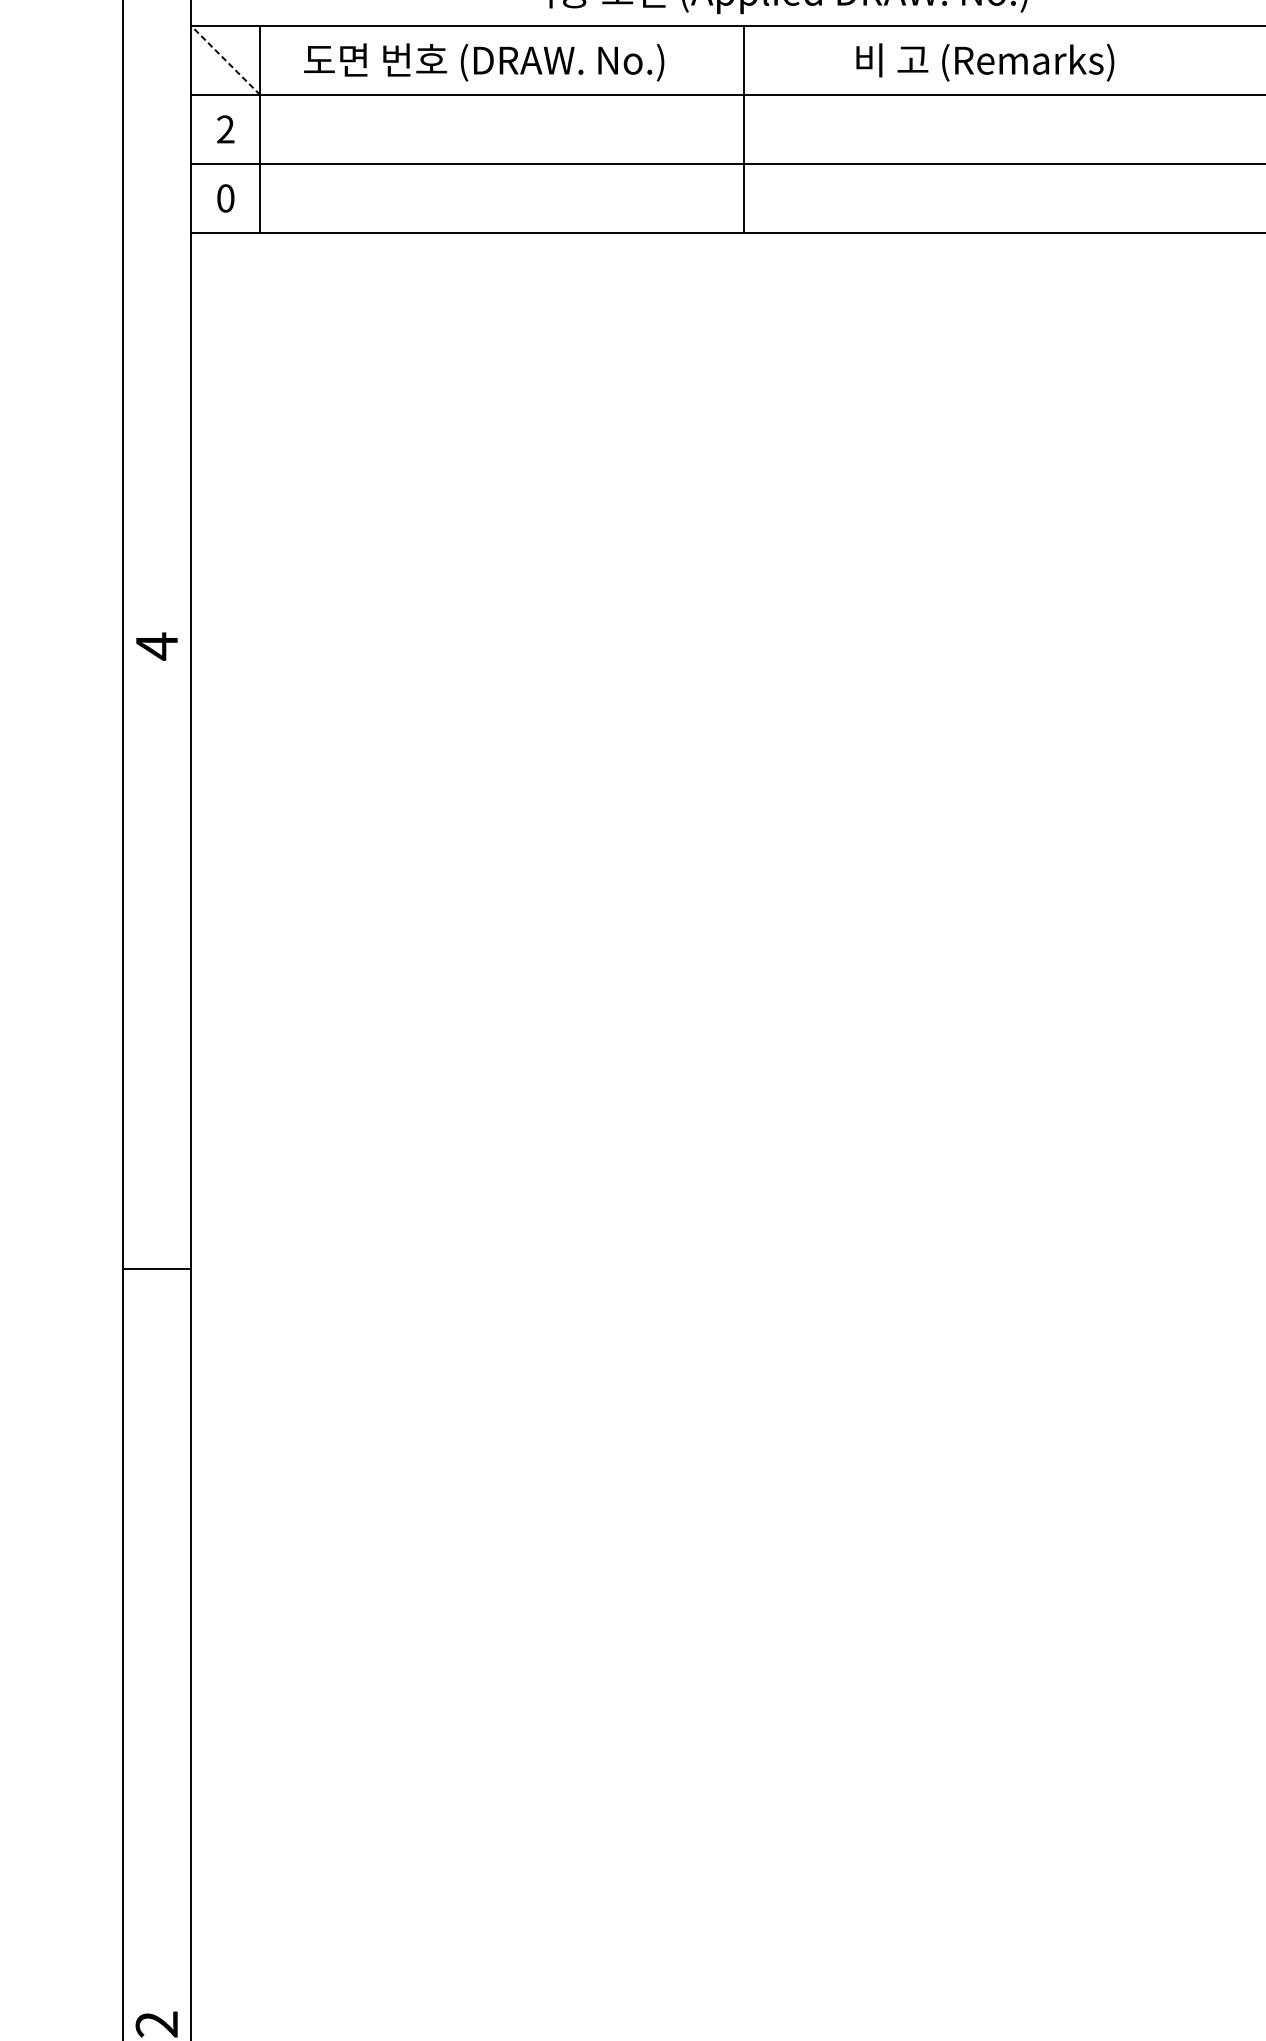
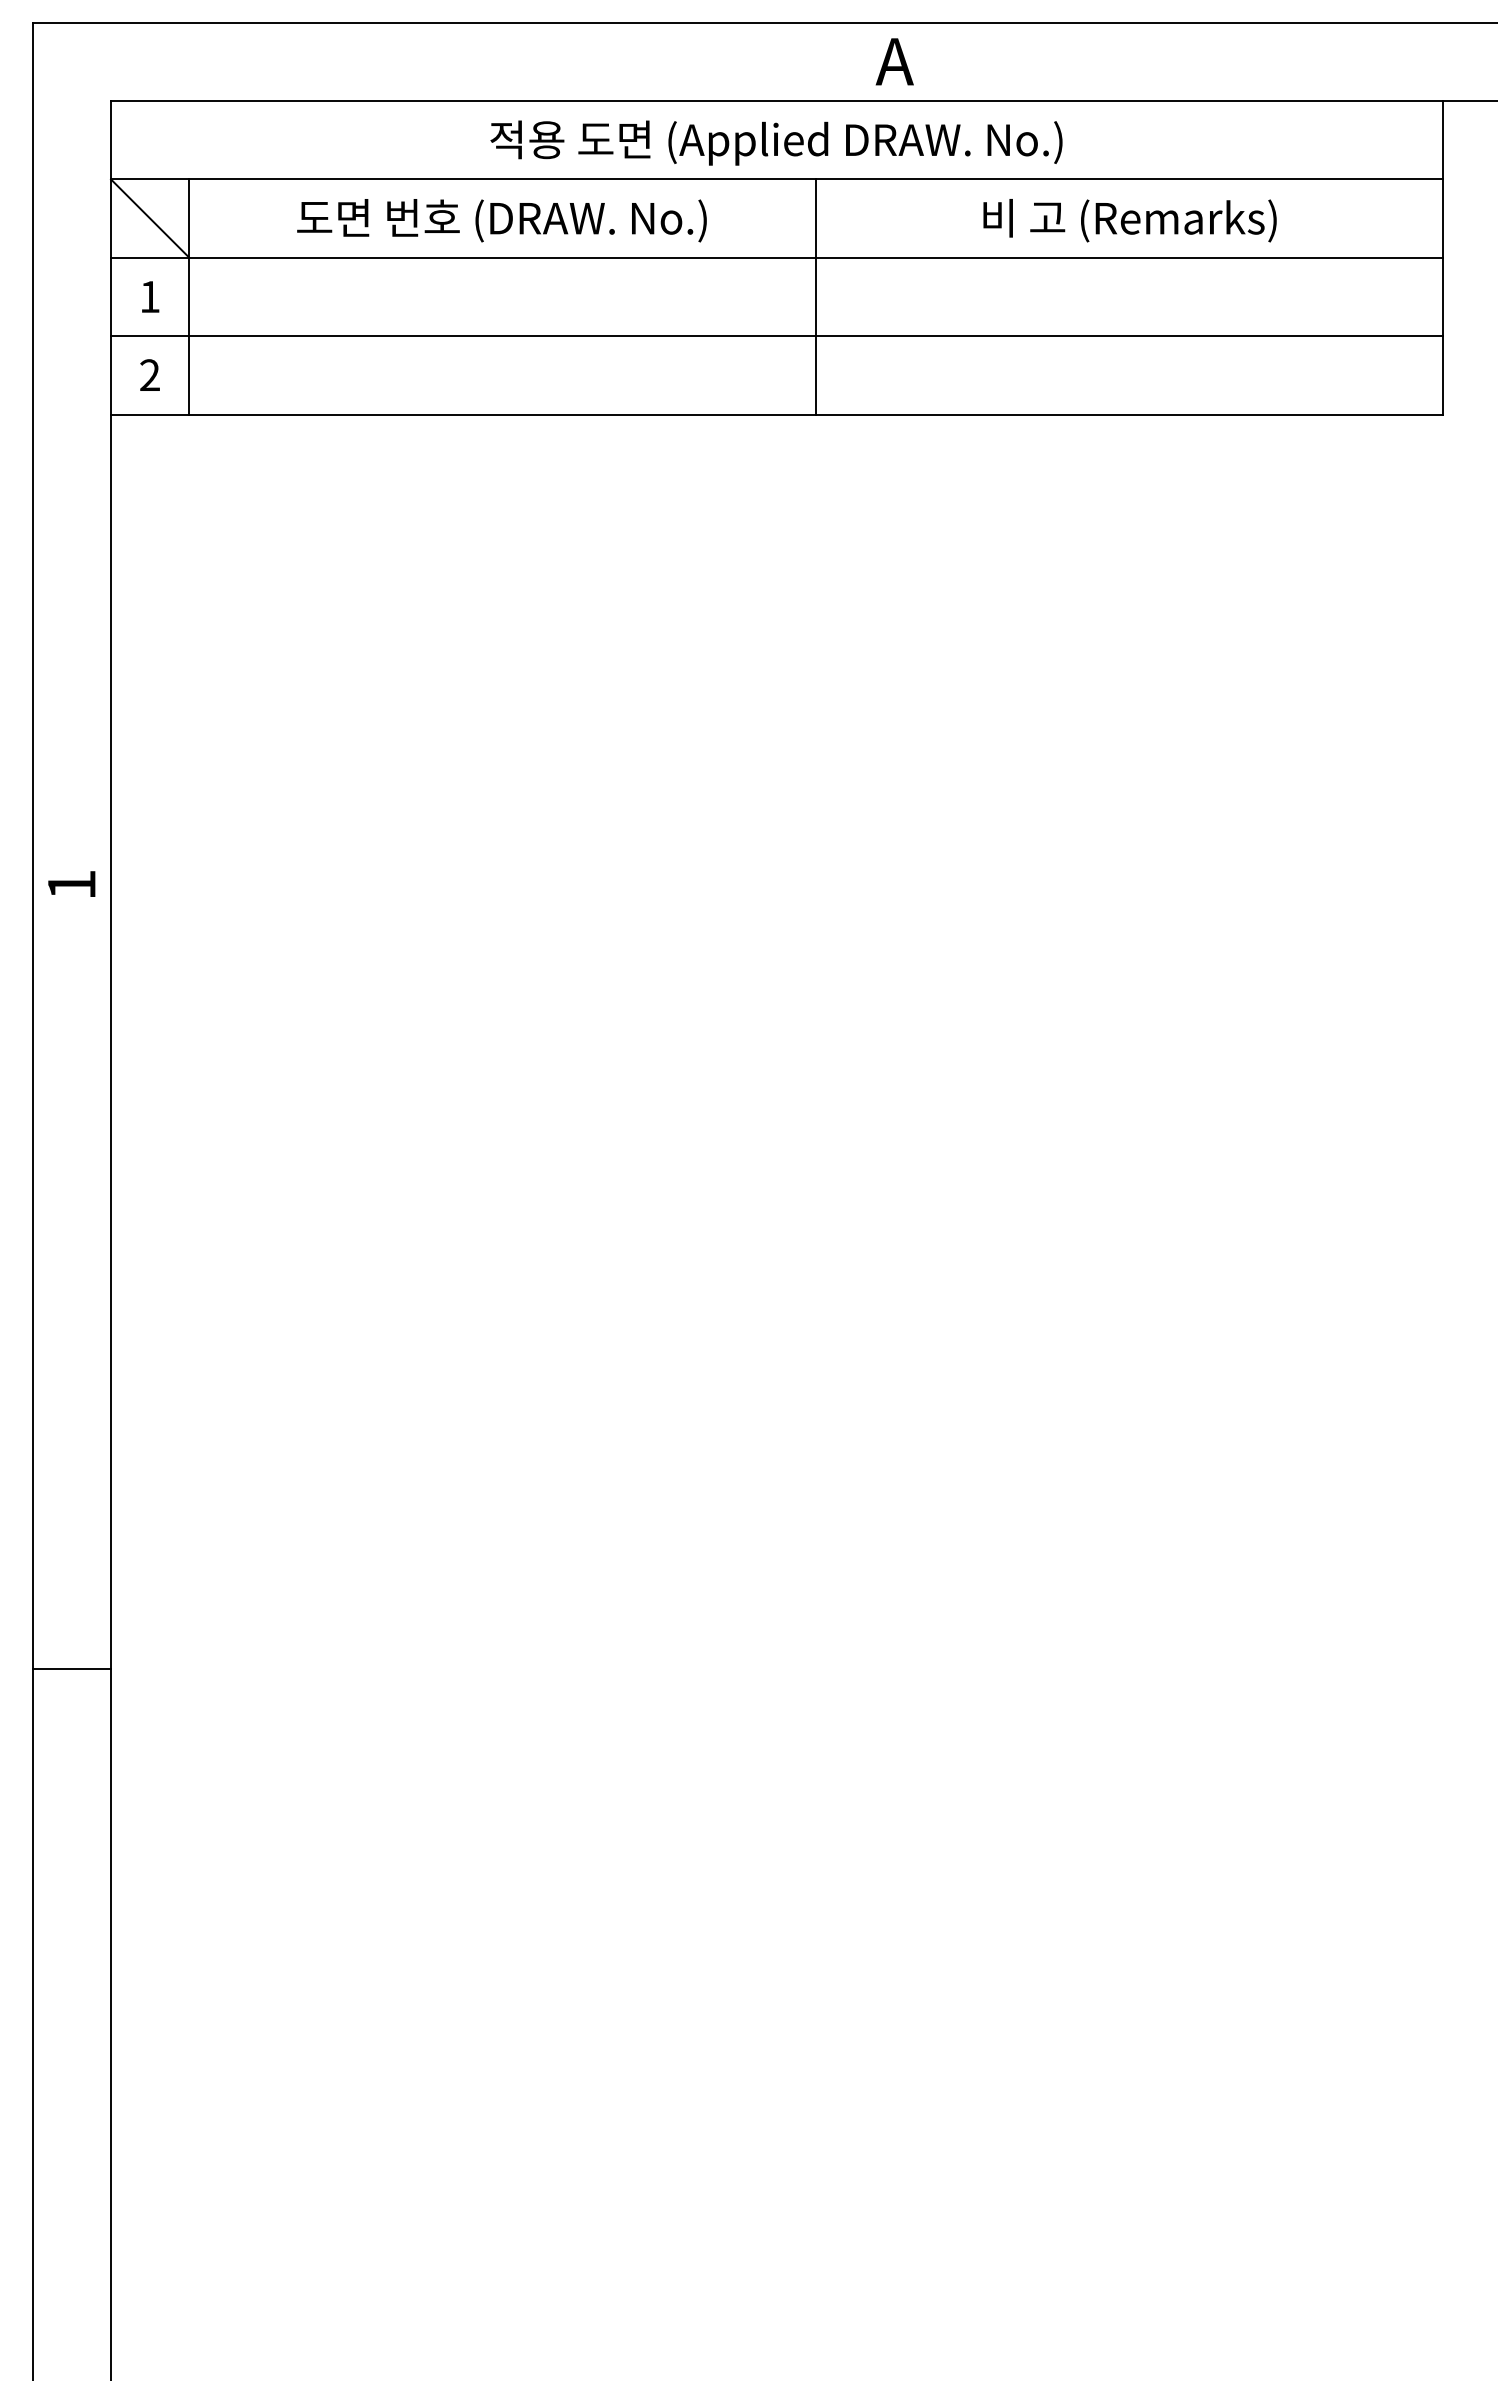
line: (225, 60) -> (149, 218), dashed -> solid
text: (483, 62) -> (501, 220), moved
text: (984, 62) -> (1129, 220), moved
text: (225, 129) -> (149, 296), 2 -> 1
line: (743, 129) -> (816, 296), moved
text: (225, 198) -> (149, 375), 0 -> 2
text: (156, 646) -> (71, 885), 4 -> 1
line: (156, 1269) -> (71, 1668), moved

